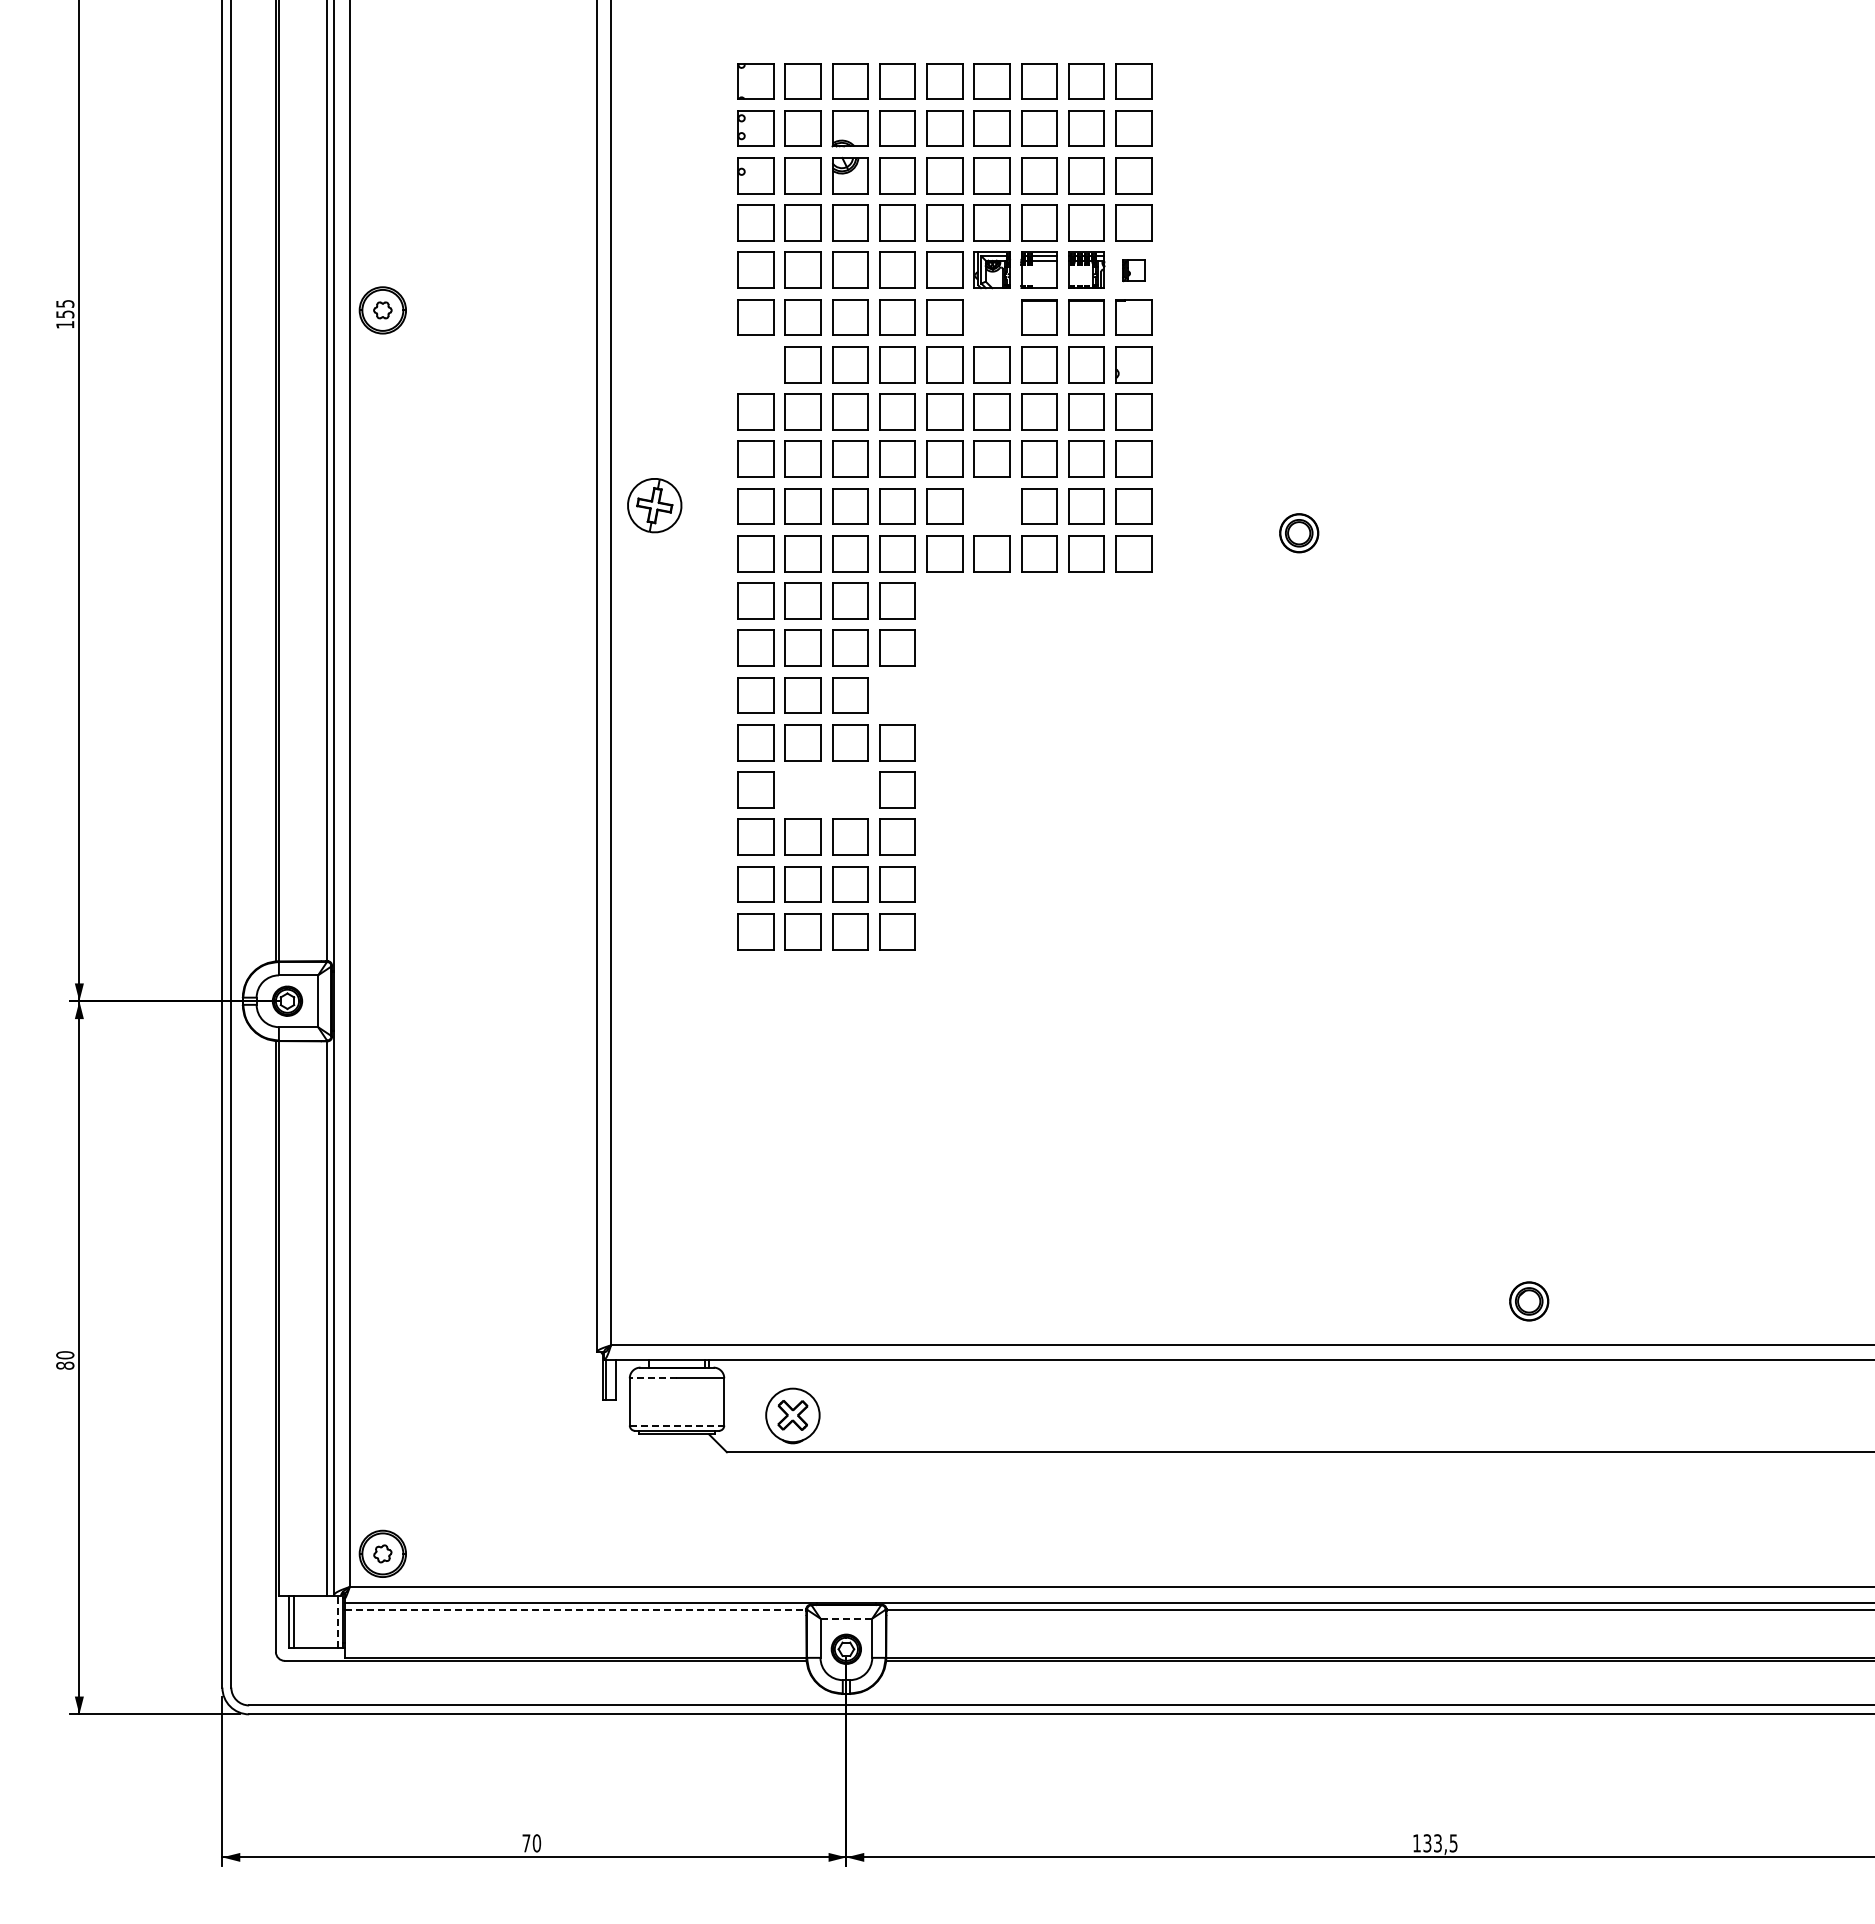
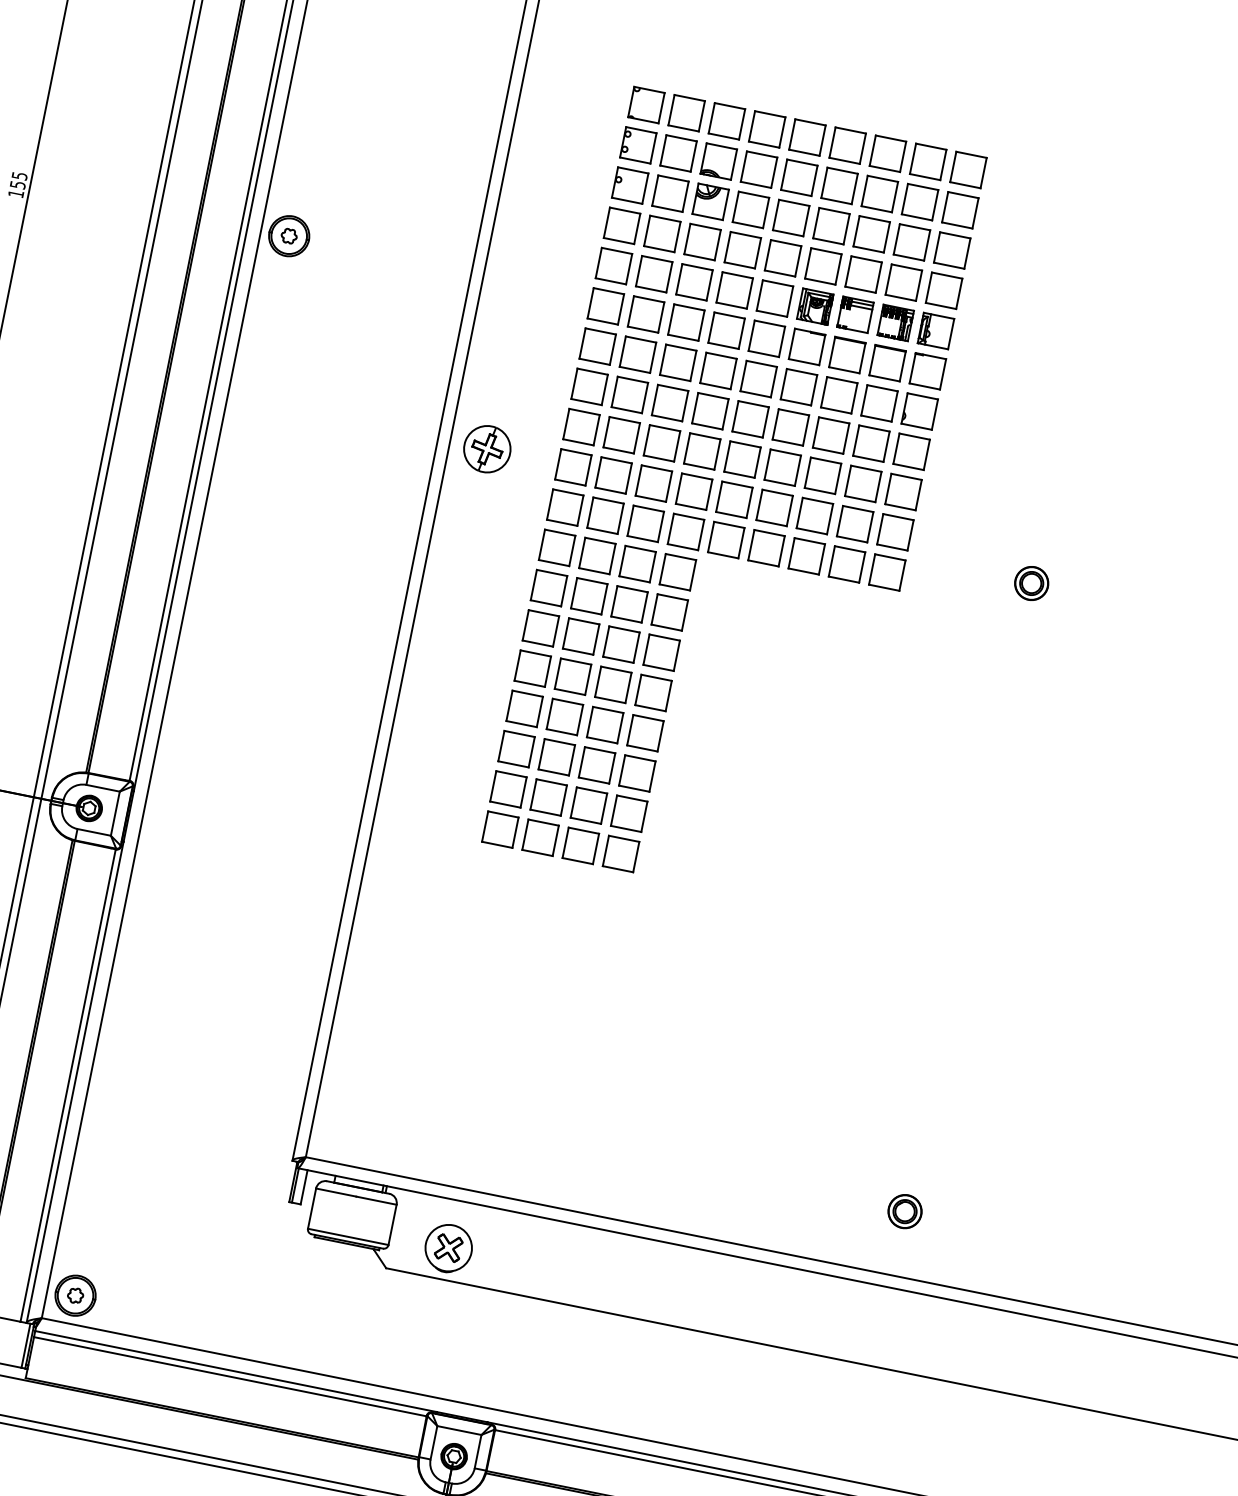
part: (1133, 270) -> (935, 331), size x1.67
part: (991, 316) -> (806, 345), added
part: (755, 364) -> (597, 346), added
part: (991, 506) -> (774, 507), added
part: (897, 695) -> (661, 652), added
part: (802, 789) -> (564, 716), added
part: (850, 789) -> (605, 724), added
part: (1529, 1301) -> (905, 1211), moved
line: (653, 1378) -> (336, 1192), dashed -> solid
line: (677, 1425) -> (348, 1236), dashed -> solid
line: (576, 1610) -> (230, 1377), dashed -> solid
line: (846, 1618) -> (459, 1430), dashed -> solid
line: (338, 1621) -> (26, 1345), dashed -> solid

